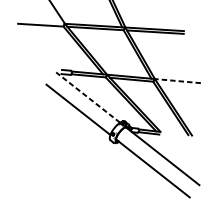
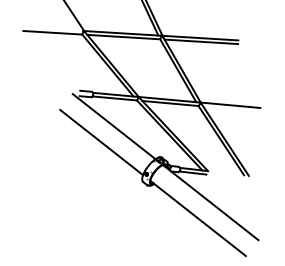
line: (177, 81) -> (230, 105), dashed -> solid
line: (88, 97) -> (114, 126), dashed -> solid

